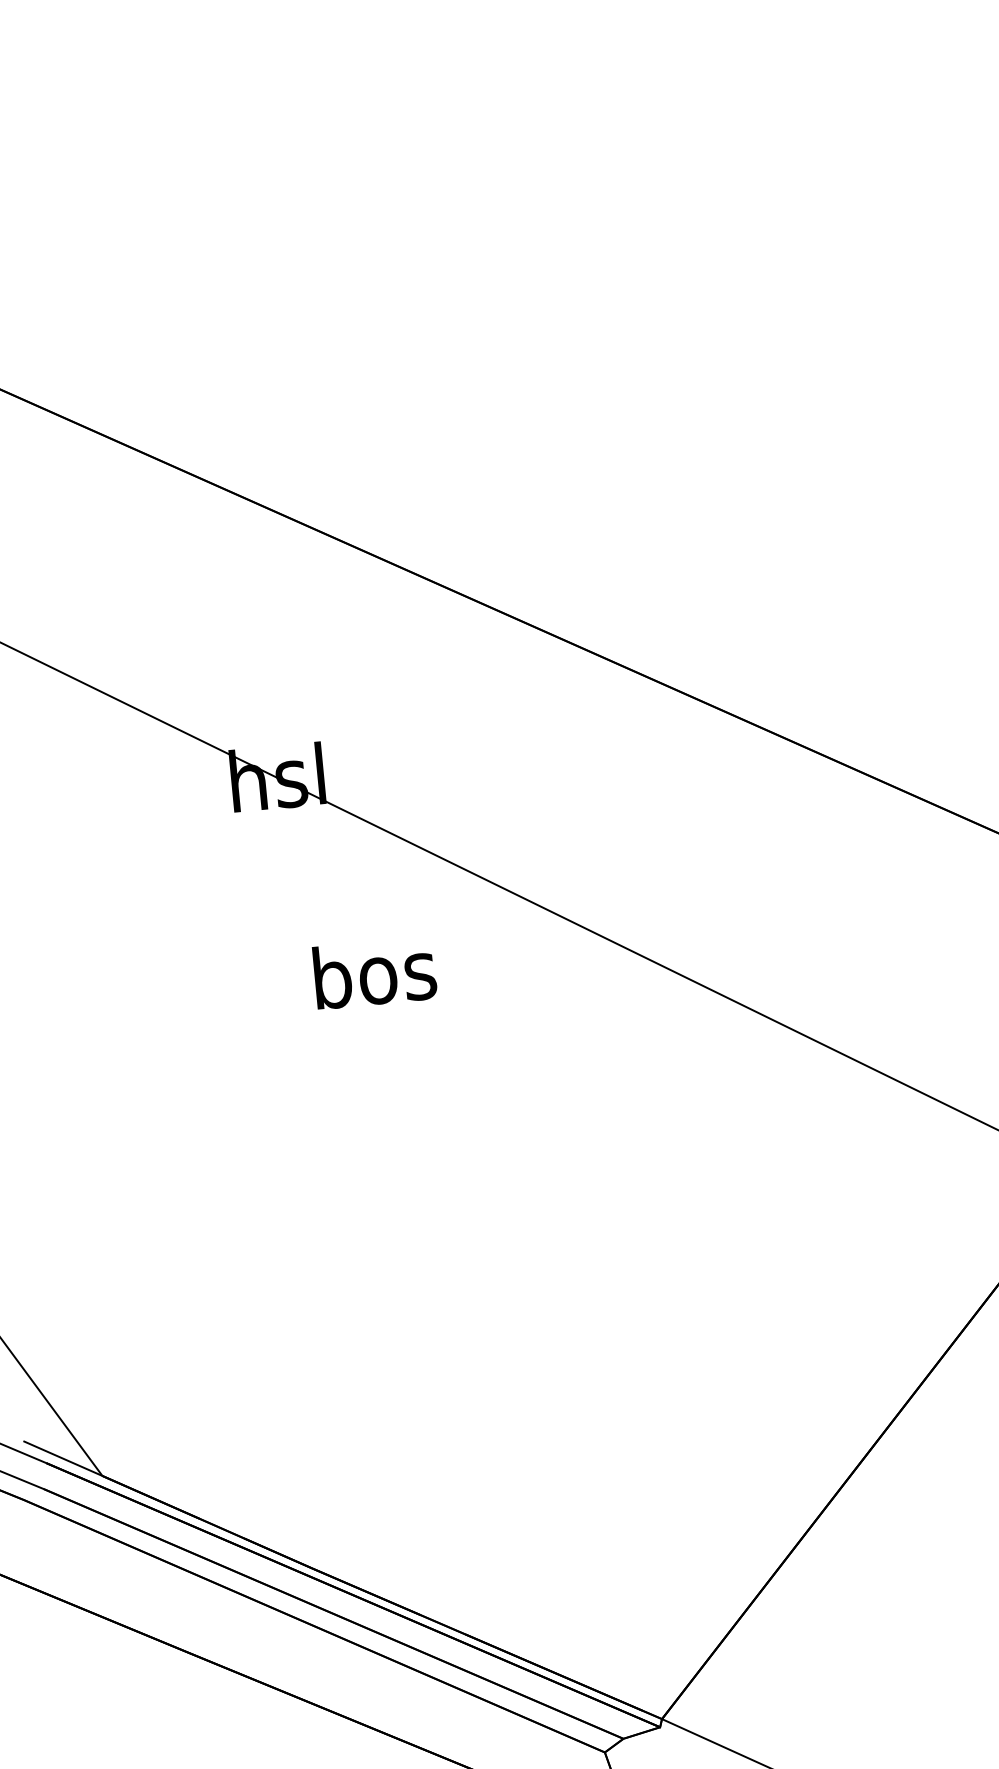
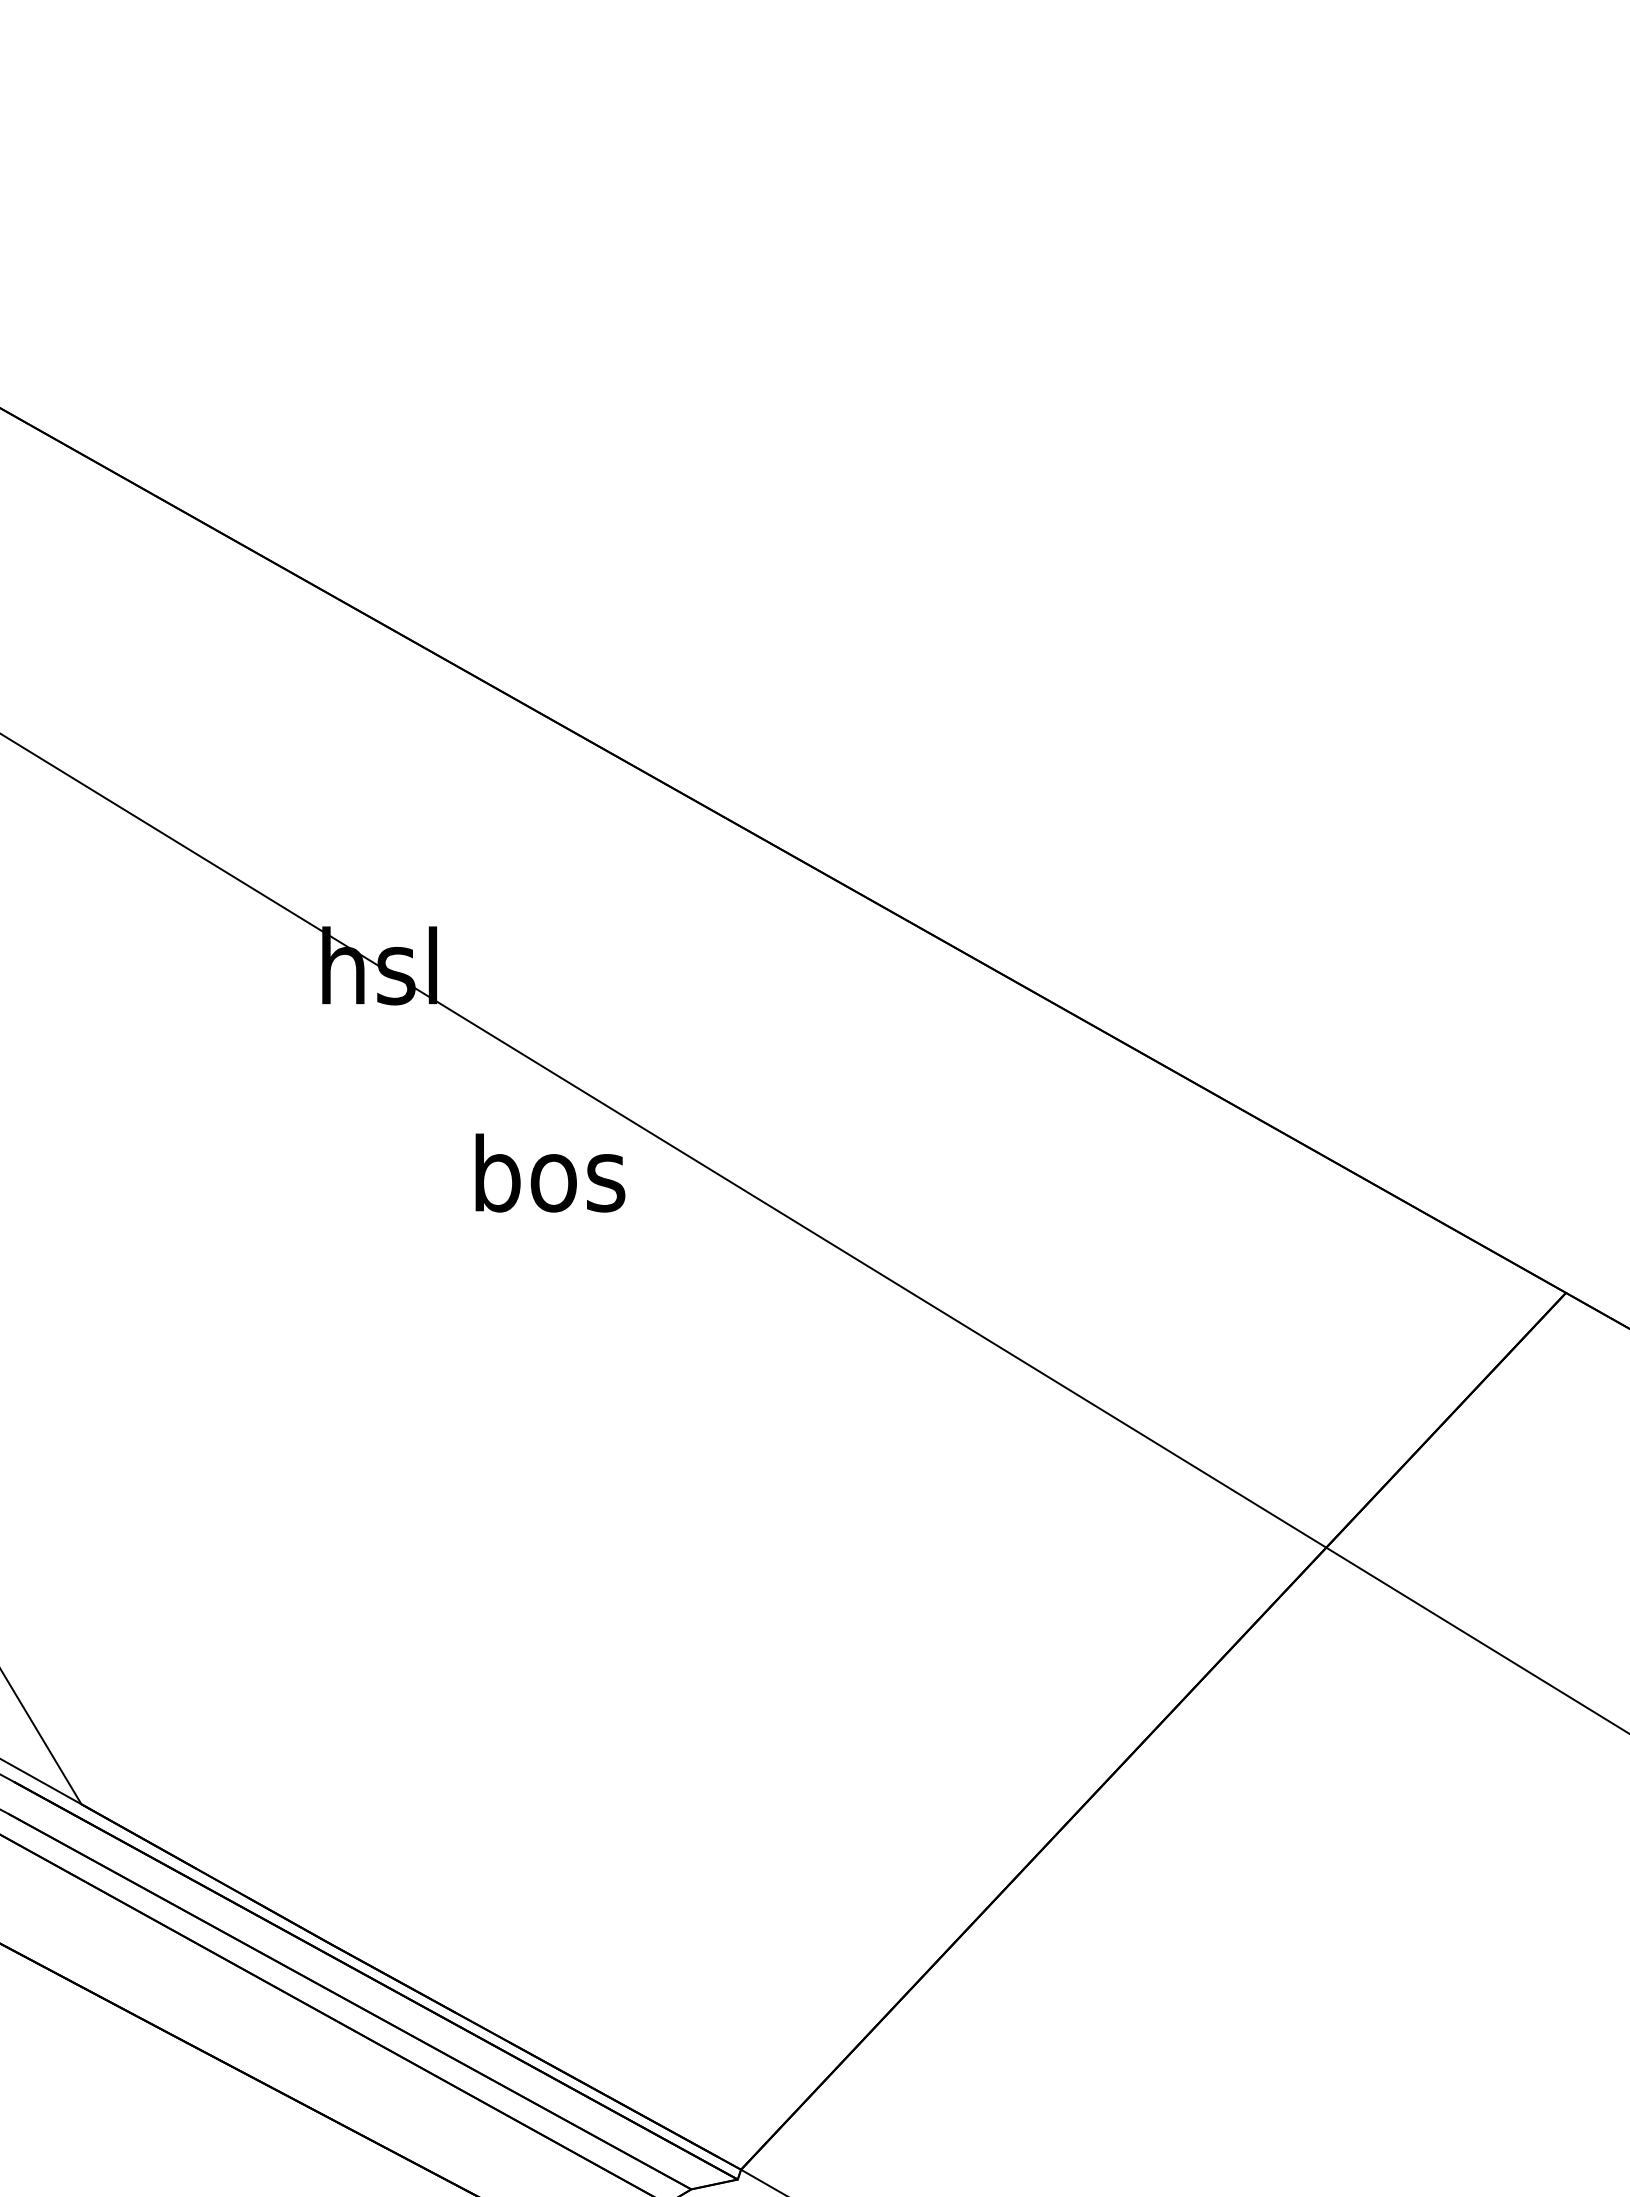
text: (375, 972) -> (550, 1172), moved

